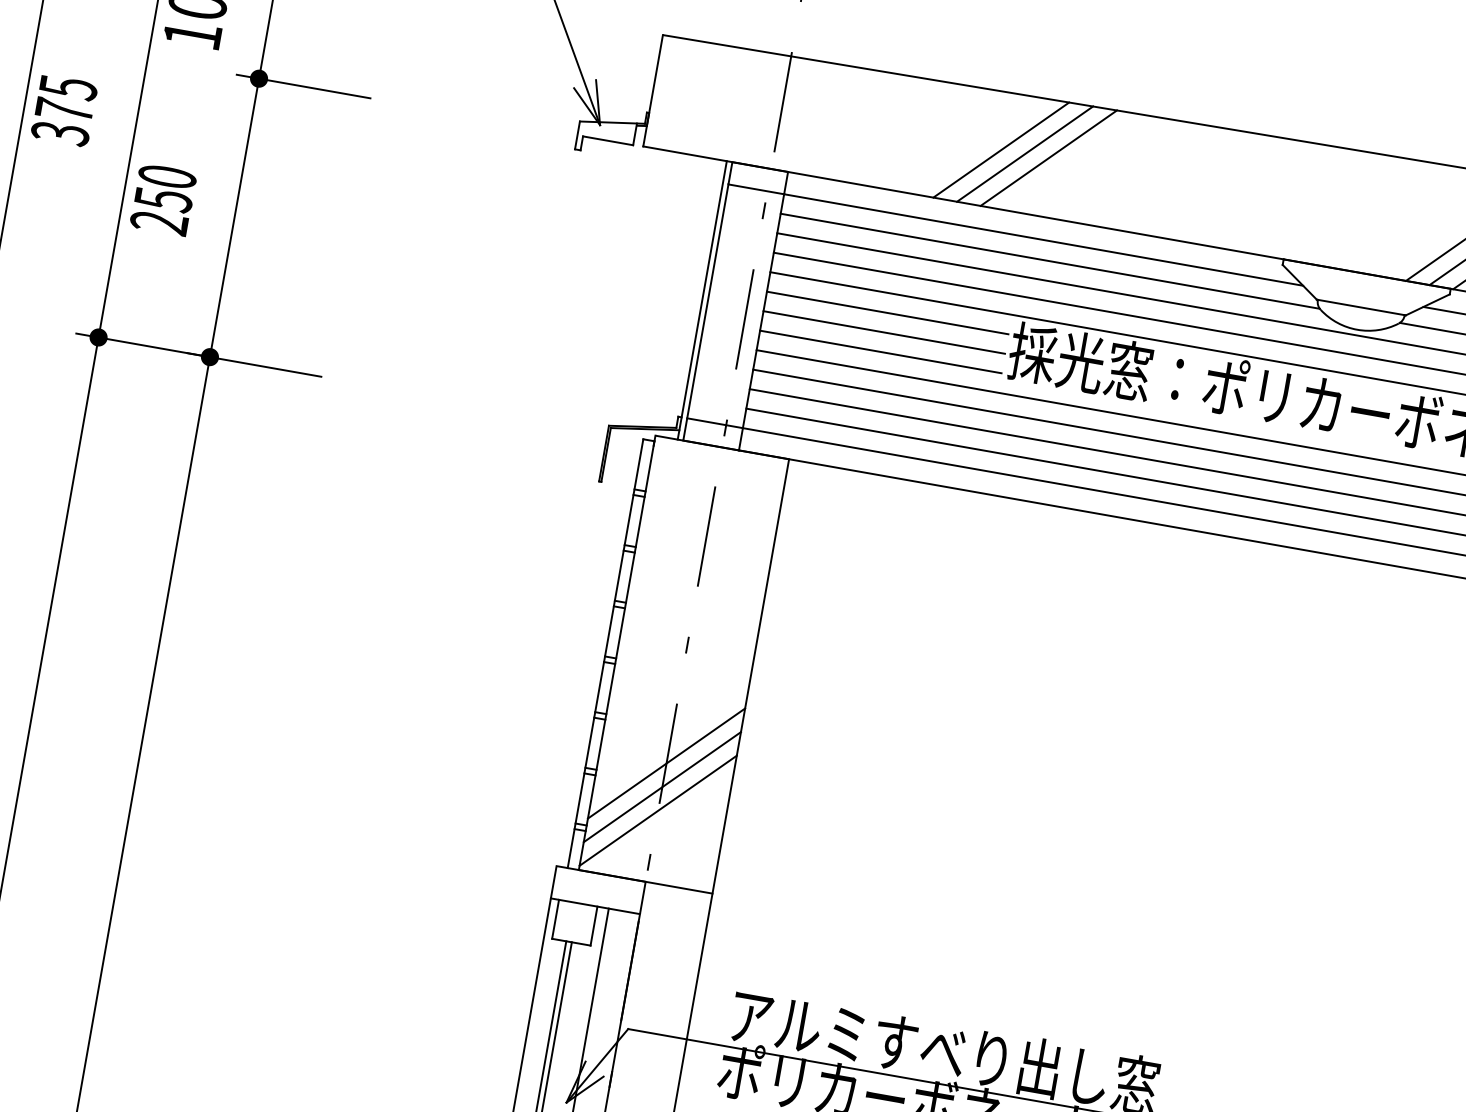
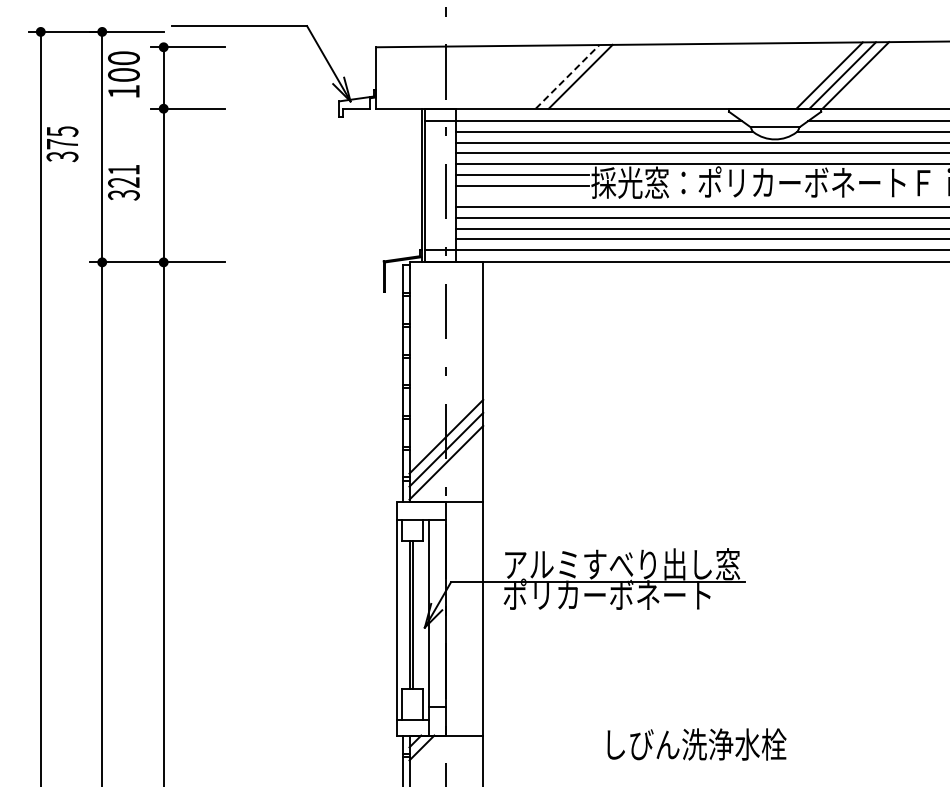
line: (1001, 149) -> (567, 76), solid -> dashed
line: (1048, 157) -> (593, 76), removed
text: (162, 199) -> (123, 182), 250 -> 321
line: (879, 352) -> (521, 196), removed

